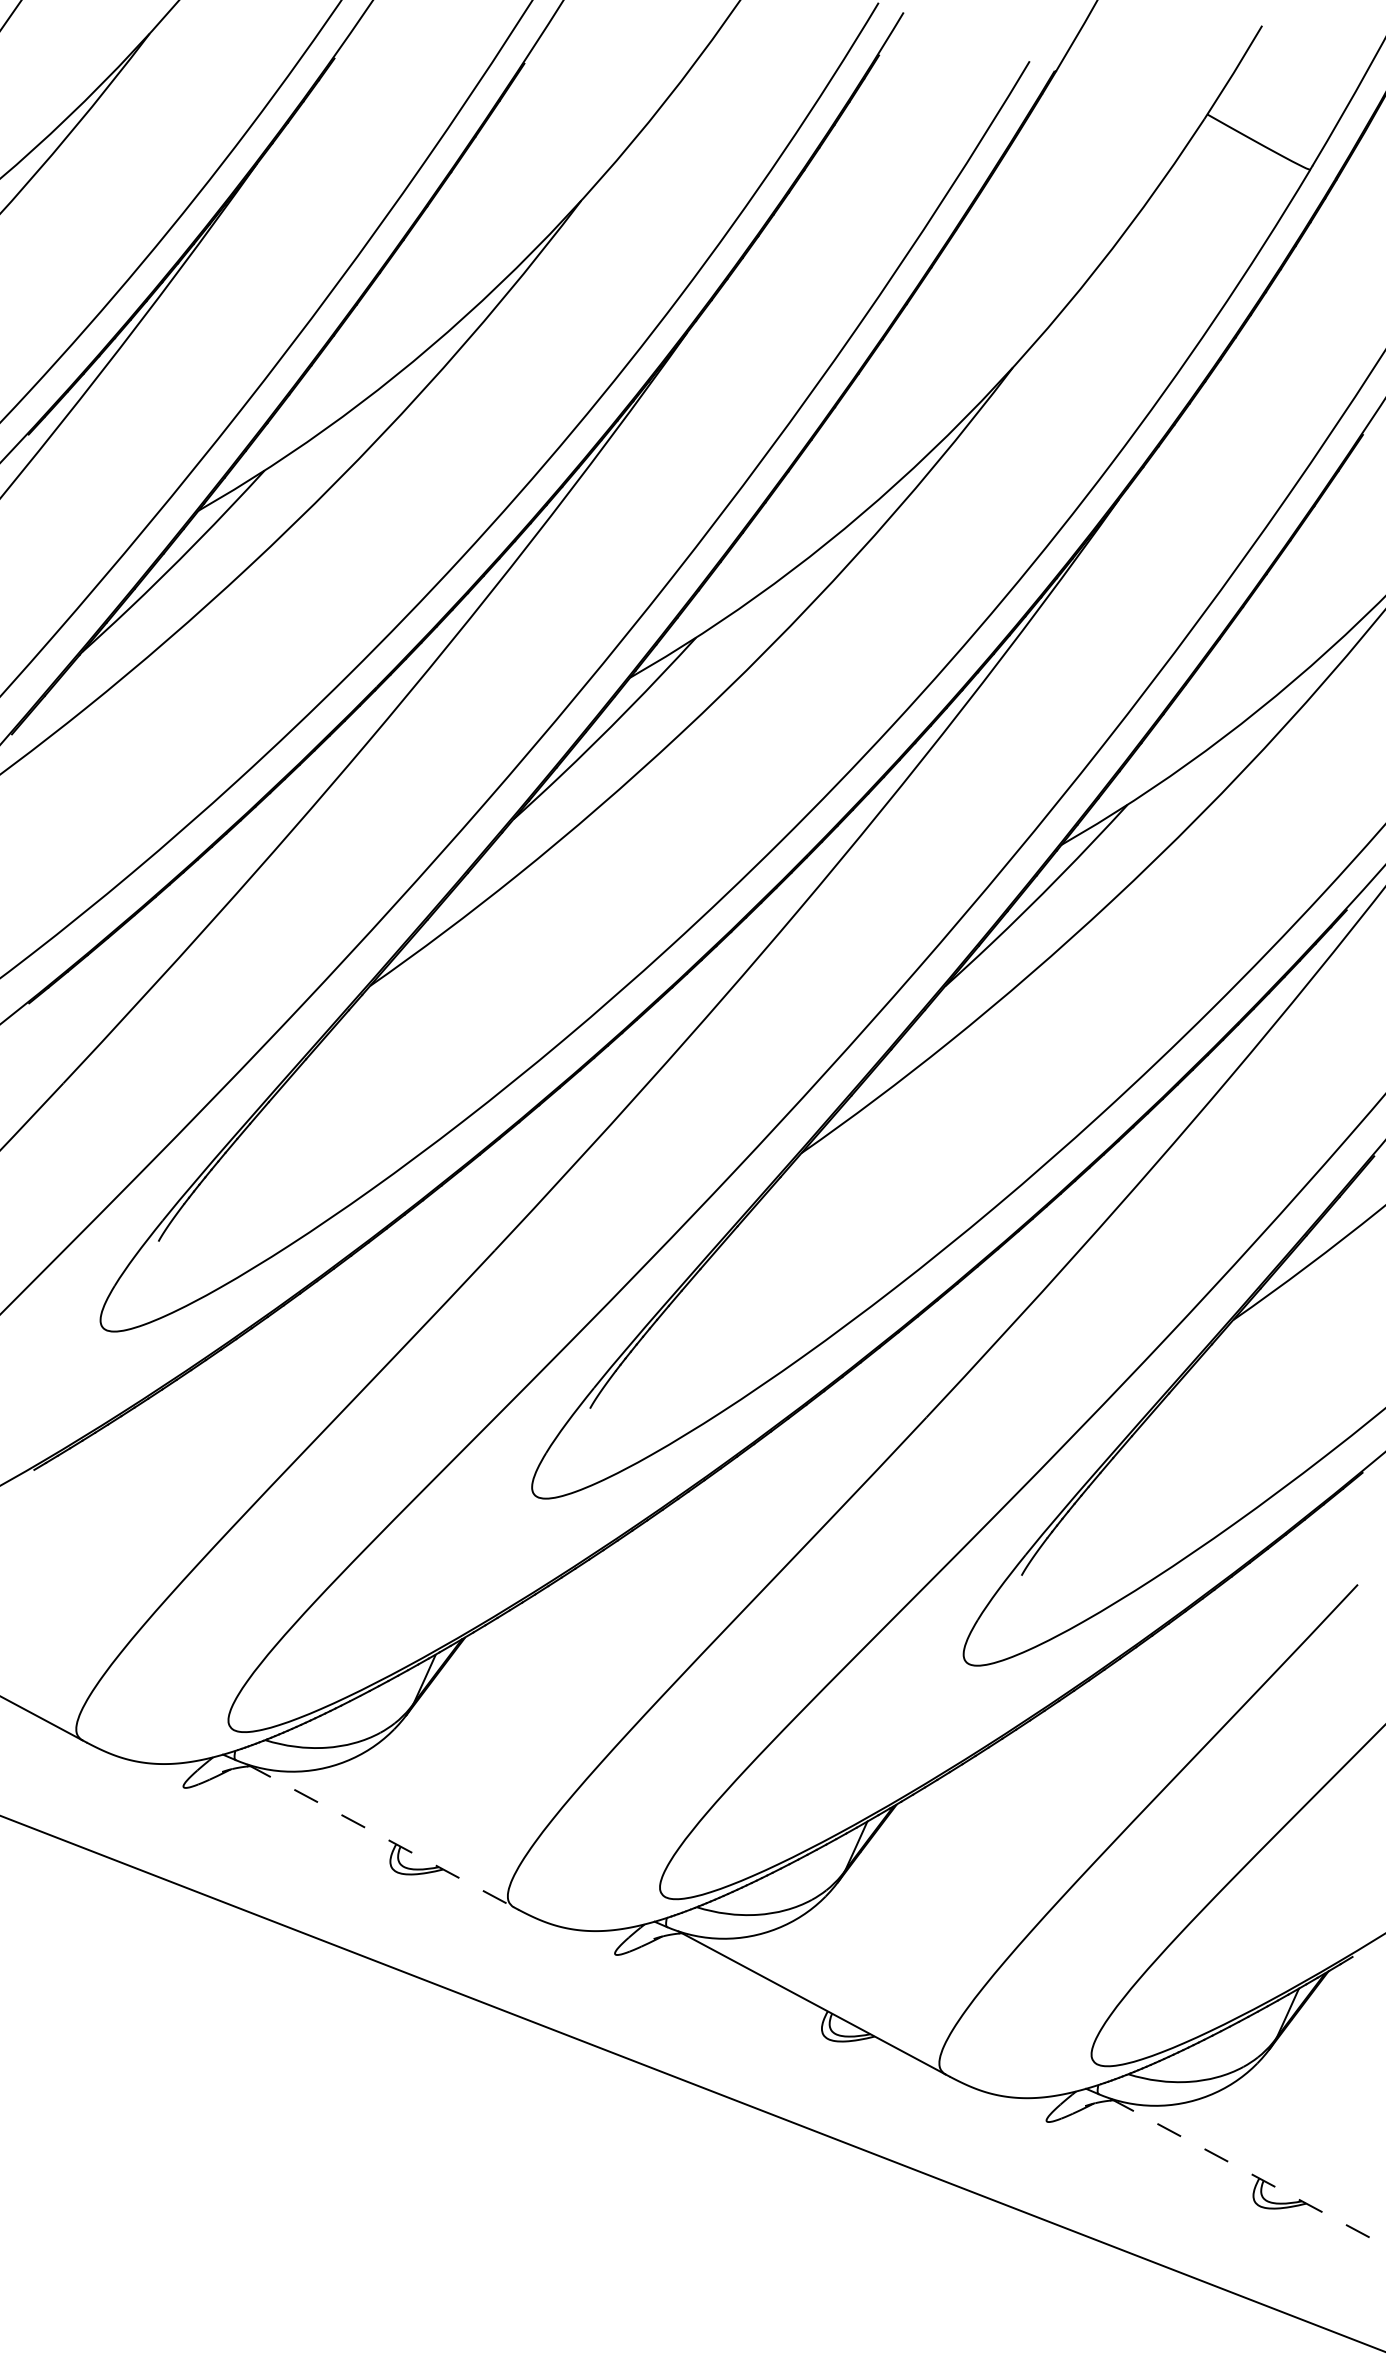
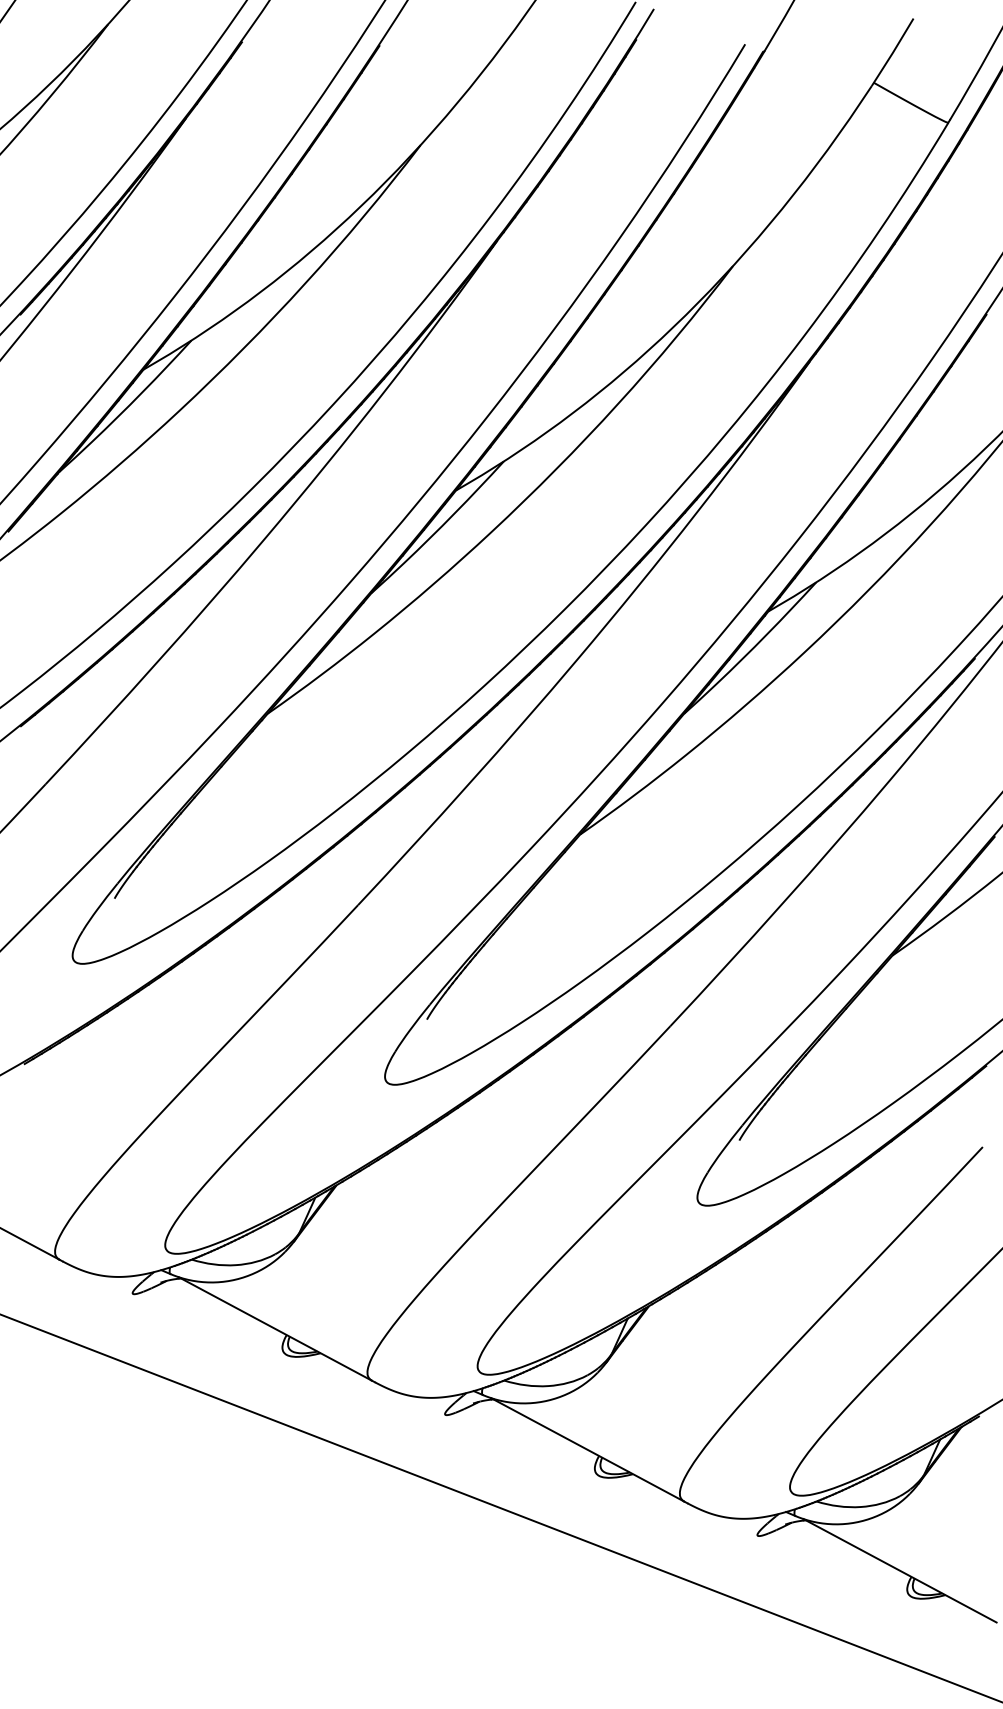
line: (380, 1835) -> (275, 1328), dashed -> solid
line: (1244, 2169) -> (900, 1570), dashed -> solid

